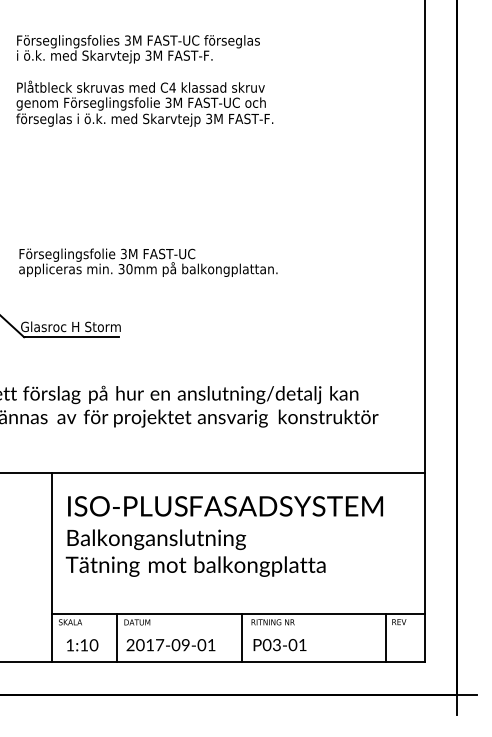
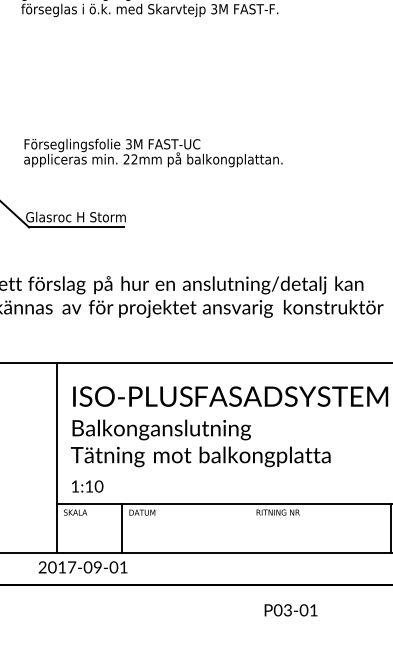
text: (125, 269) -> (130, 159), 30mm -> 22mm
line: (241, 638) -> (246, 528), removed
text: (82, 645) -> (87, 486), moved
text: (170, 645) -> (82, 567), moved
text: (279, 645) -> (290, 610), moved

